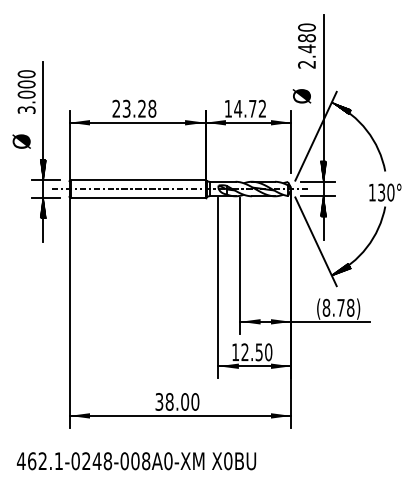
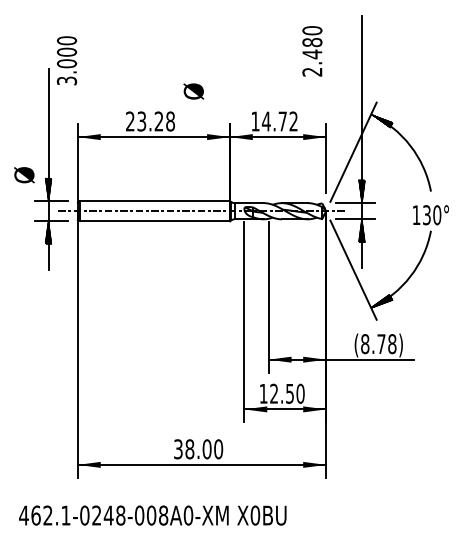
text: (307, 46) -> (312, 51), moved
text: (26, 91) -> (66, 60), moved
text: (301, 96) -> (193, 91), moved
text: (21, 141) -> (24, 175), moved

